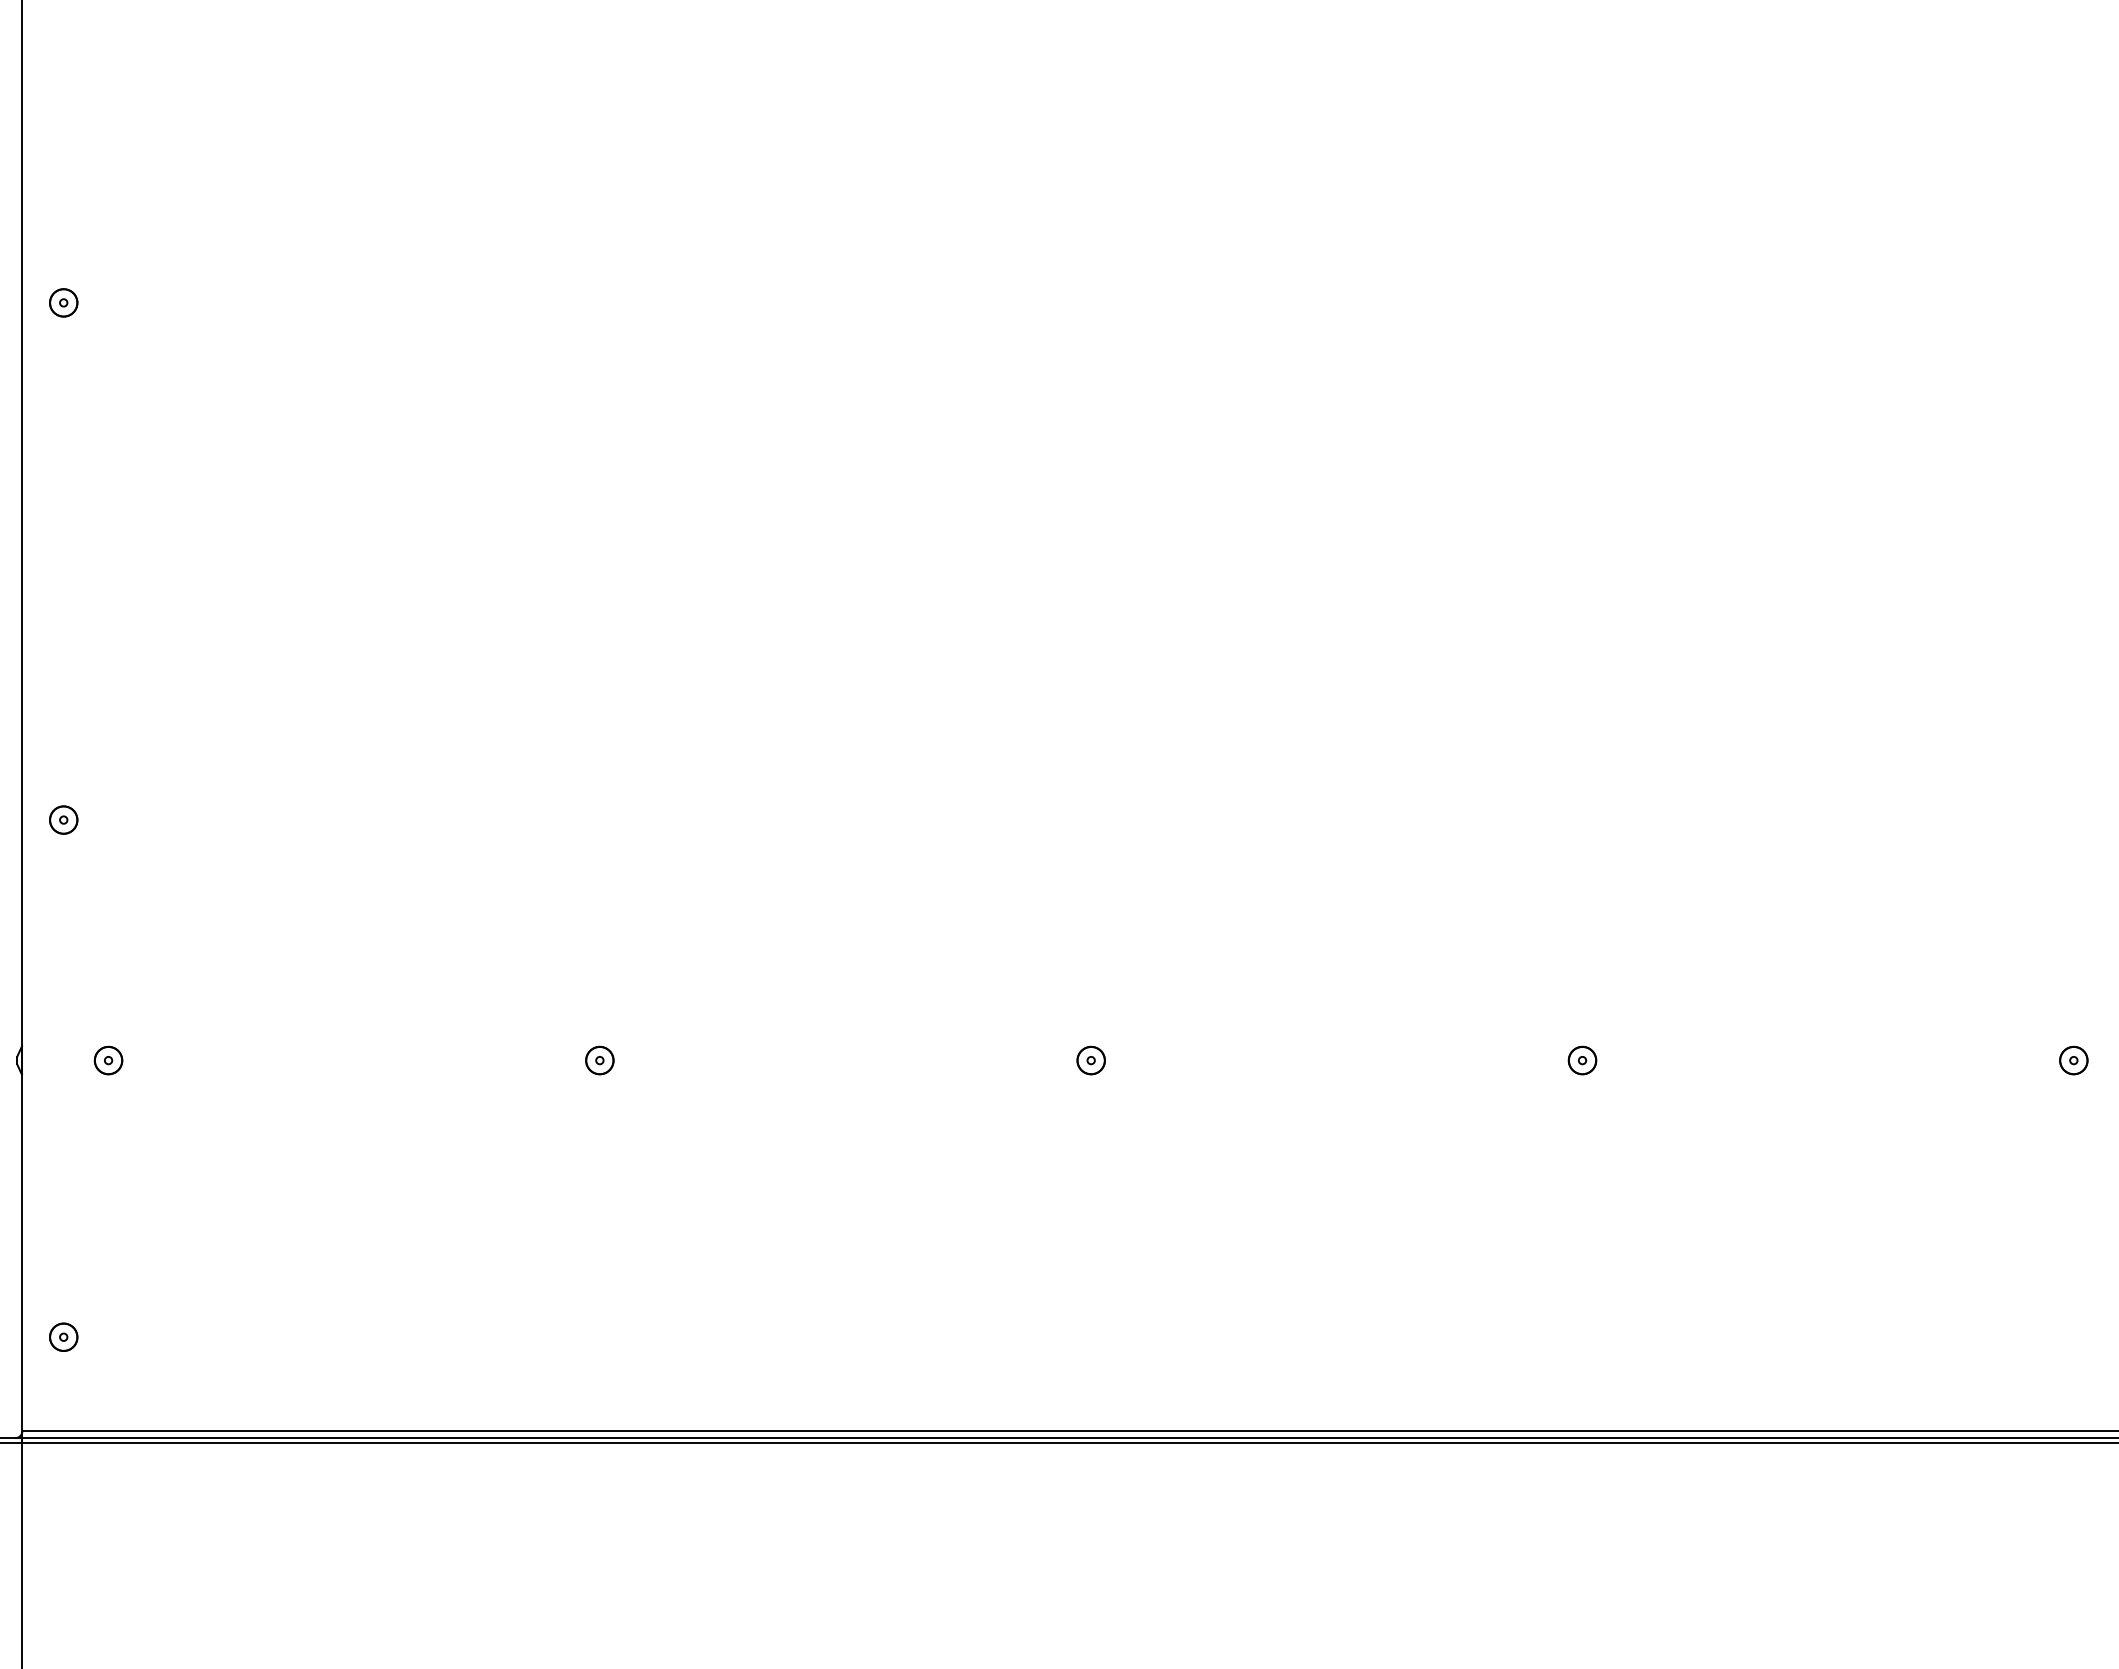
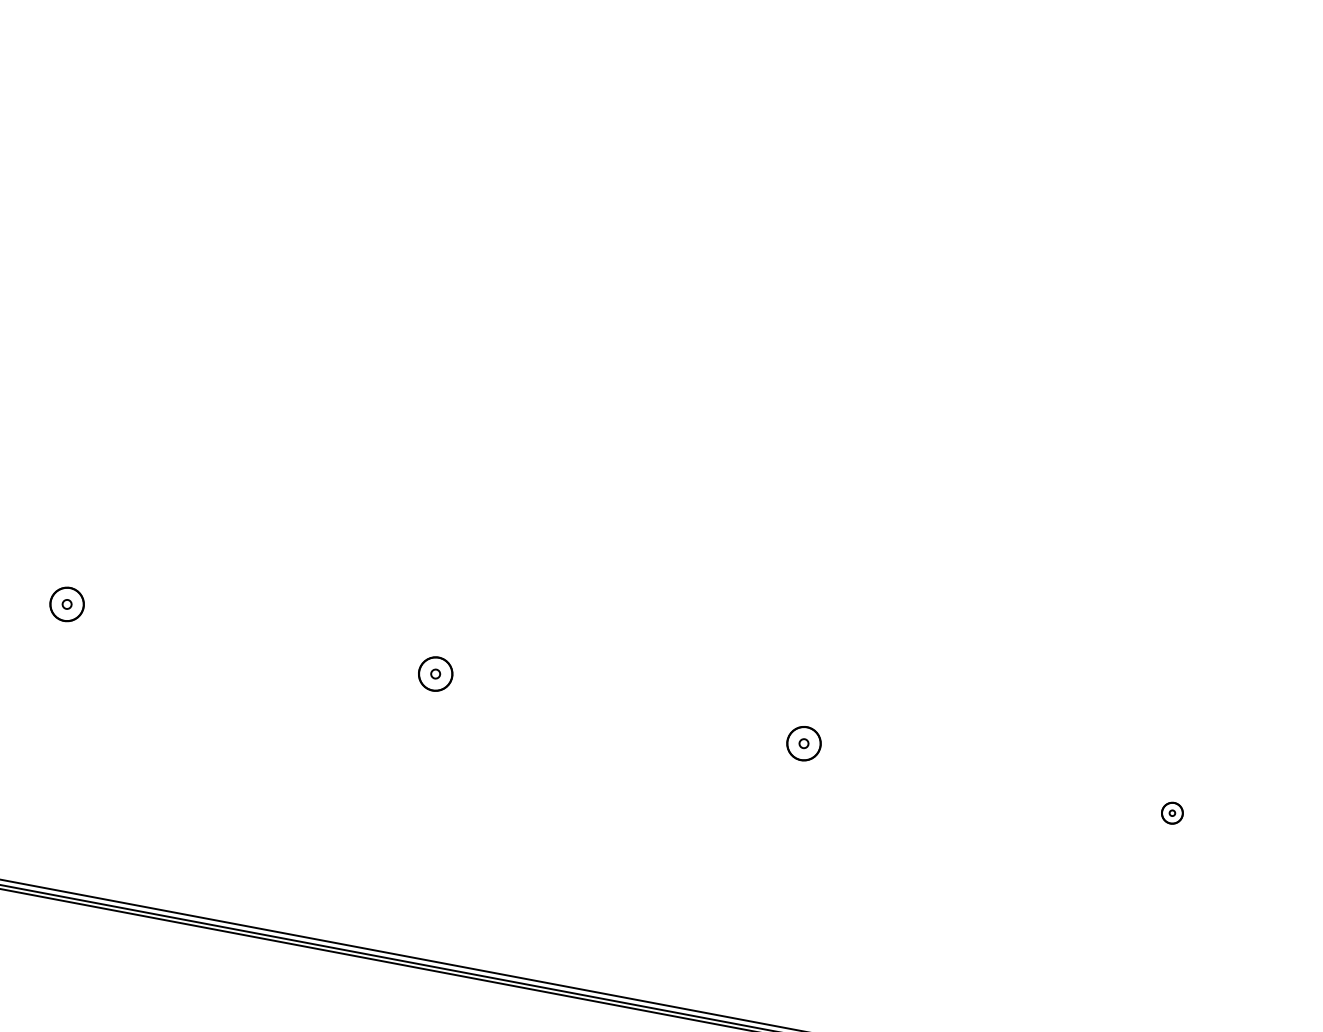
part: (599, 1060) -> (66, 604), size x1.6
part: (1090, 1060) -> (435, 673), size x1.6
part: (1582, 1060) -> (804, 743), size x1.6

